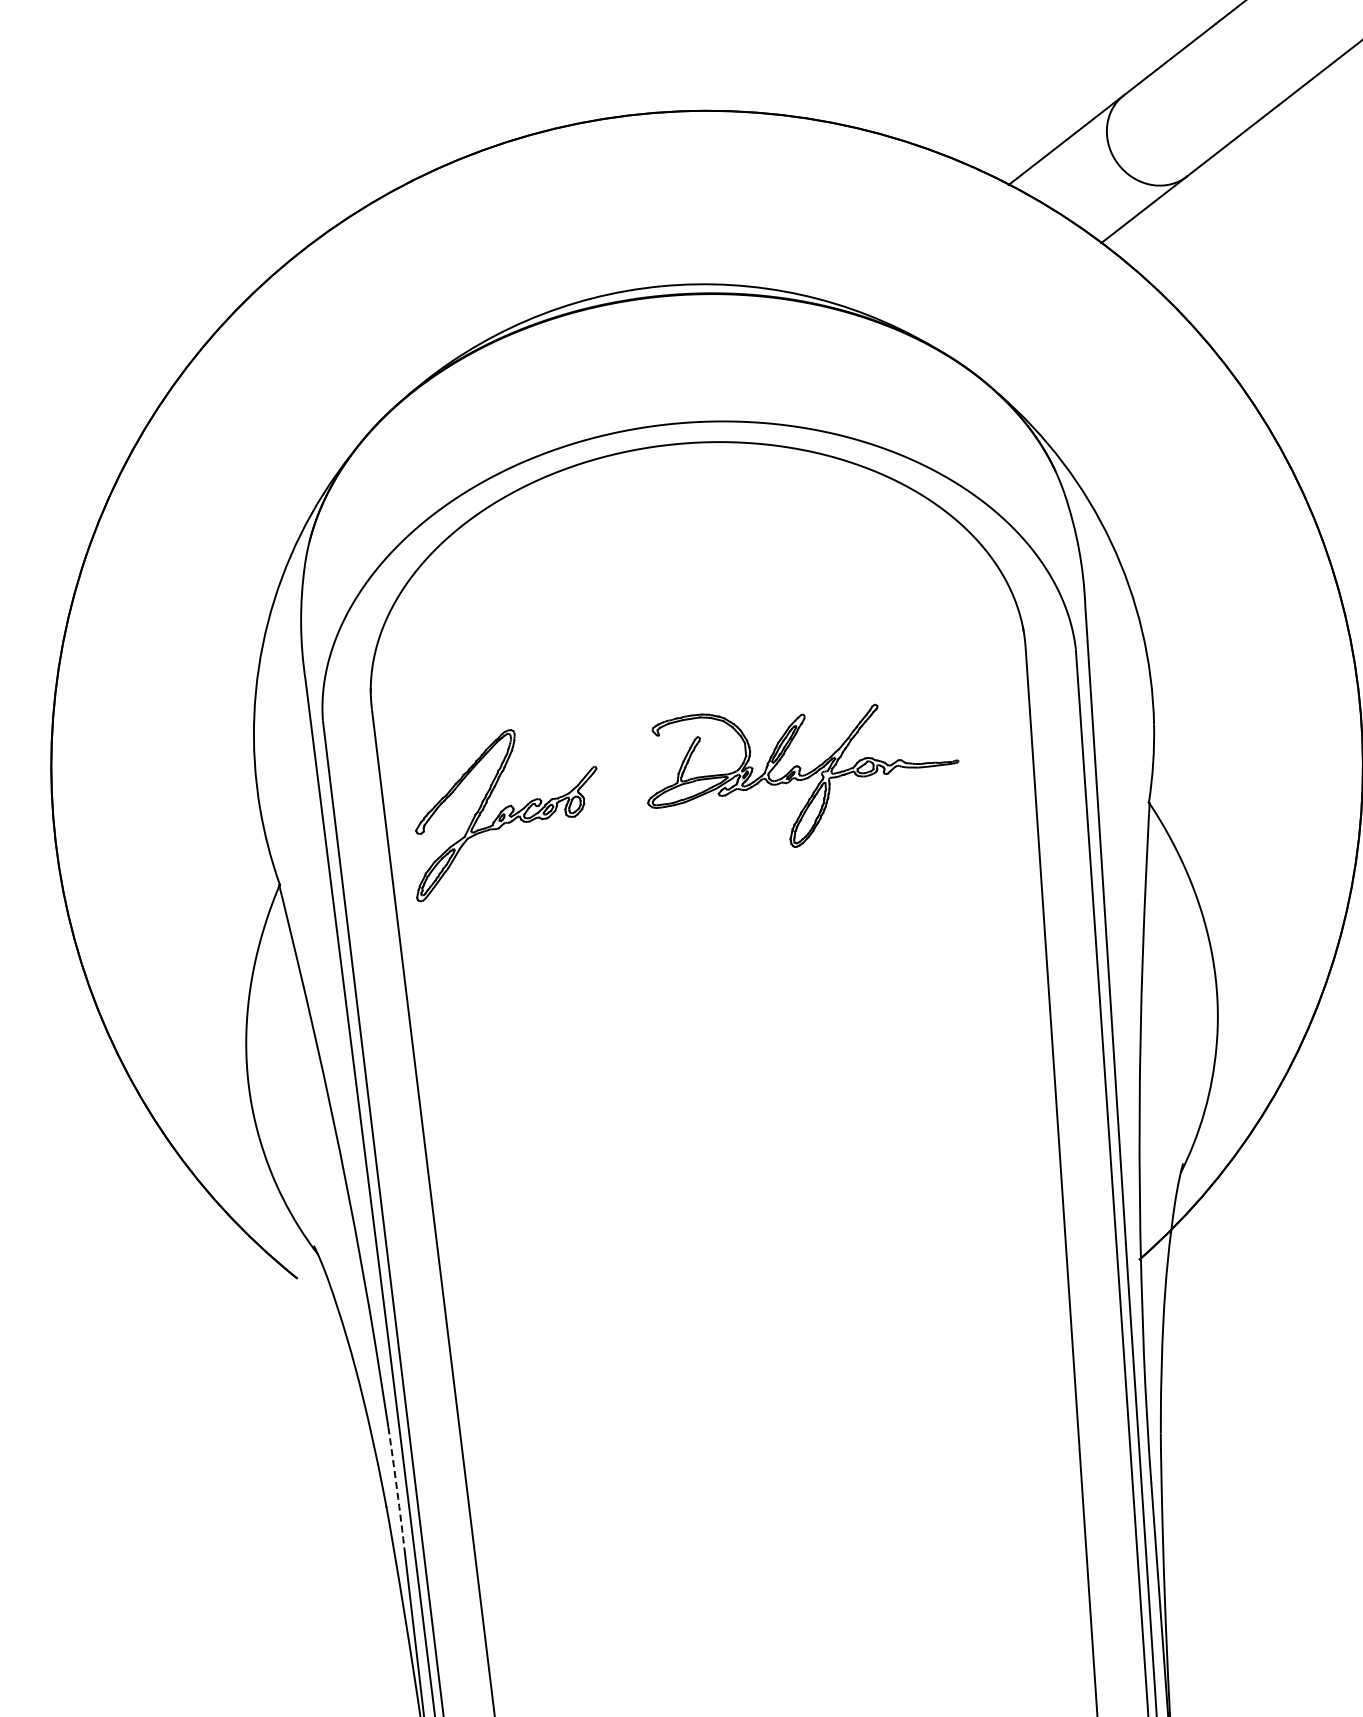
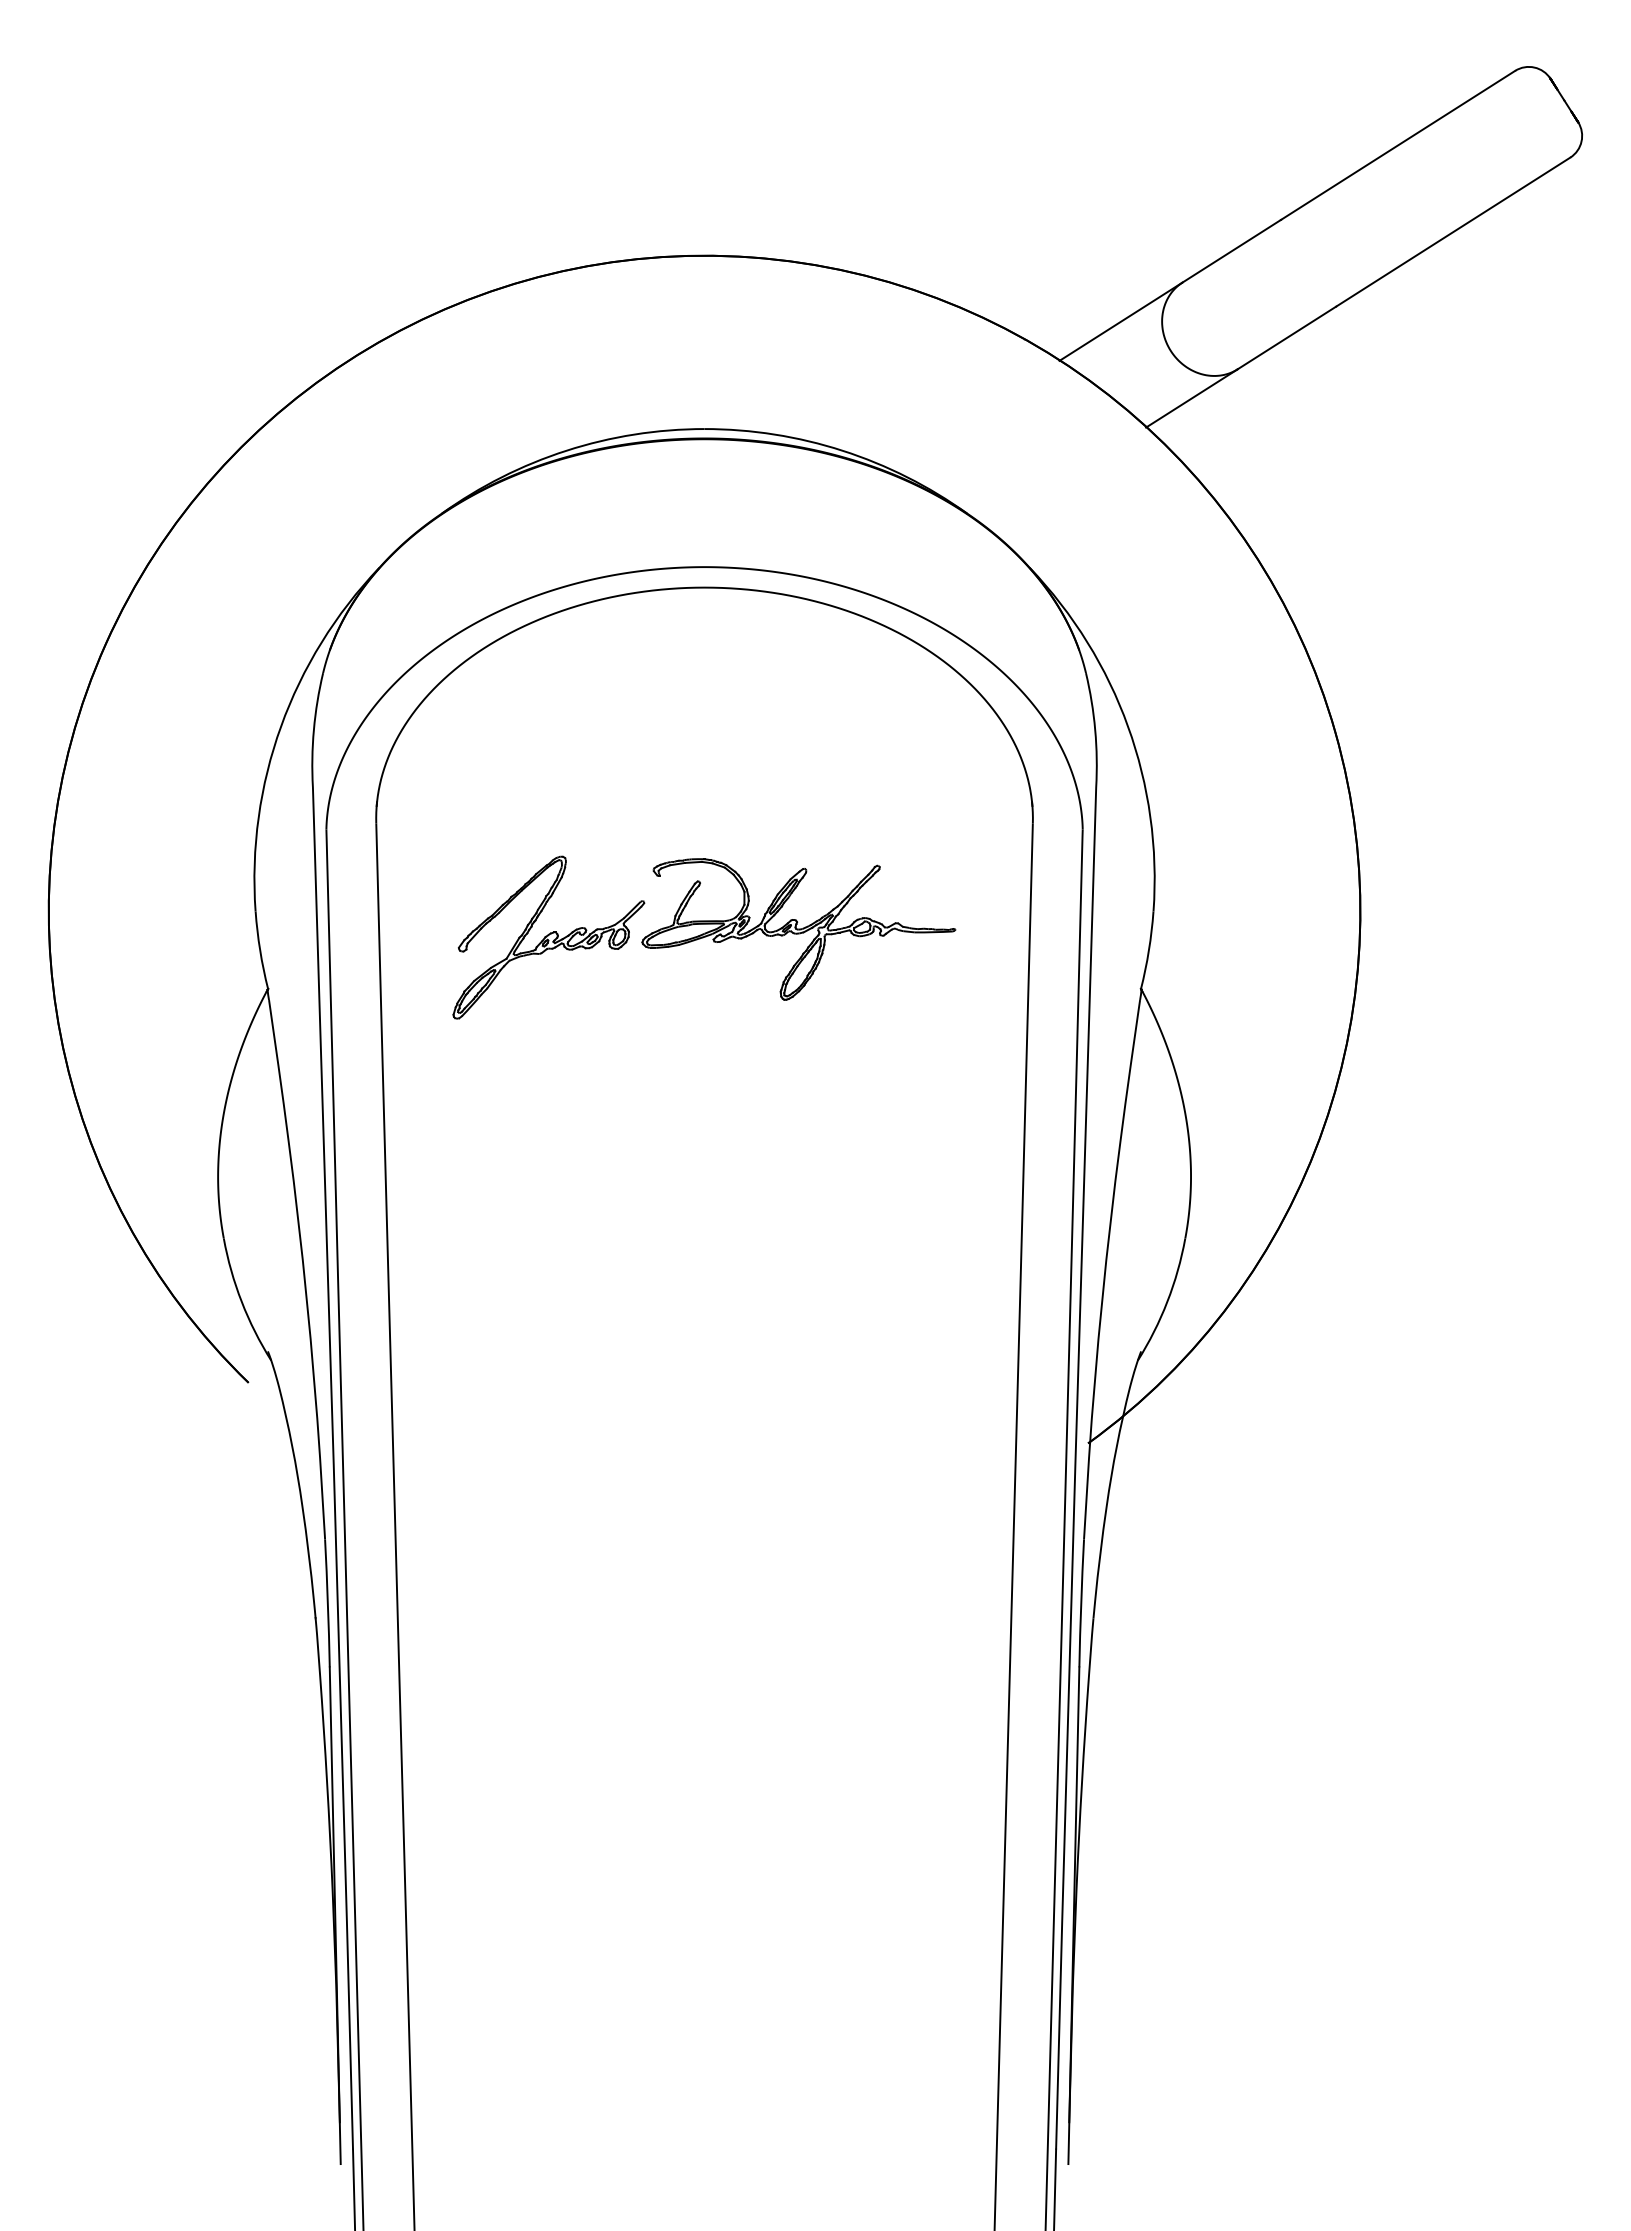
part: (504, 811) -> (548, 937), moved
arc: (396, 1490) -> (327, 1603), dashed -> solid

